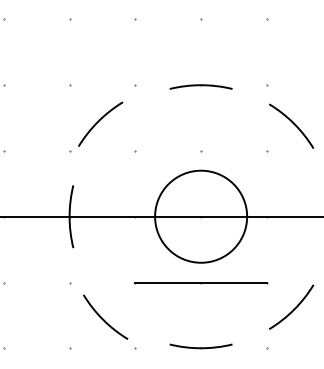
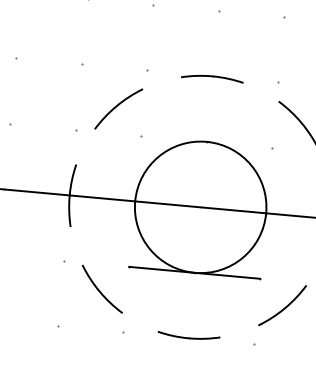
arc: (99, 121) -> (117, 106), moved
circle: (200, 216) -> (200, 207), size x1.43
arc: (103, 318) -> (100, 290), moved

